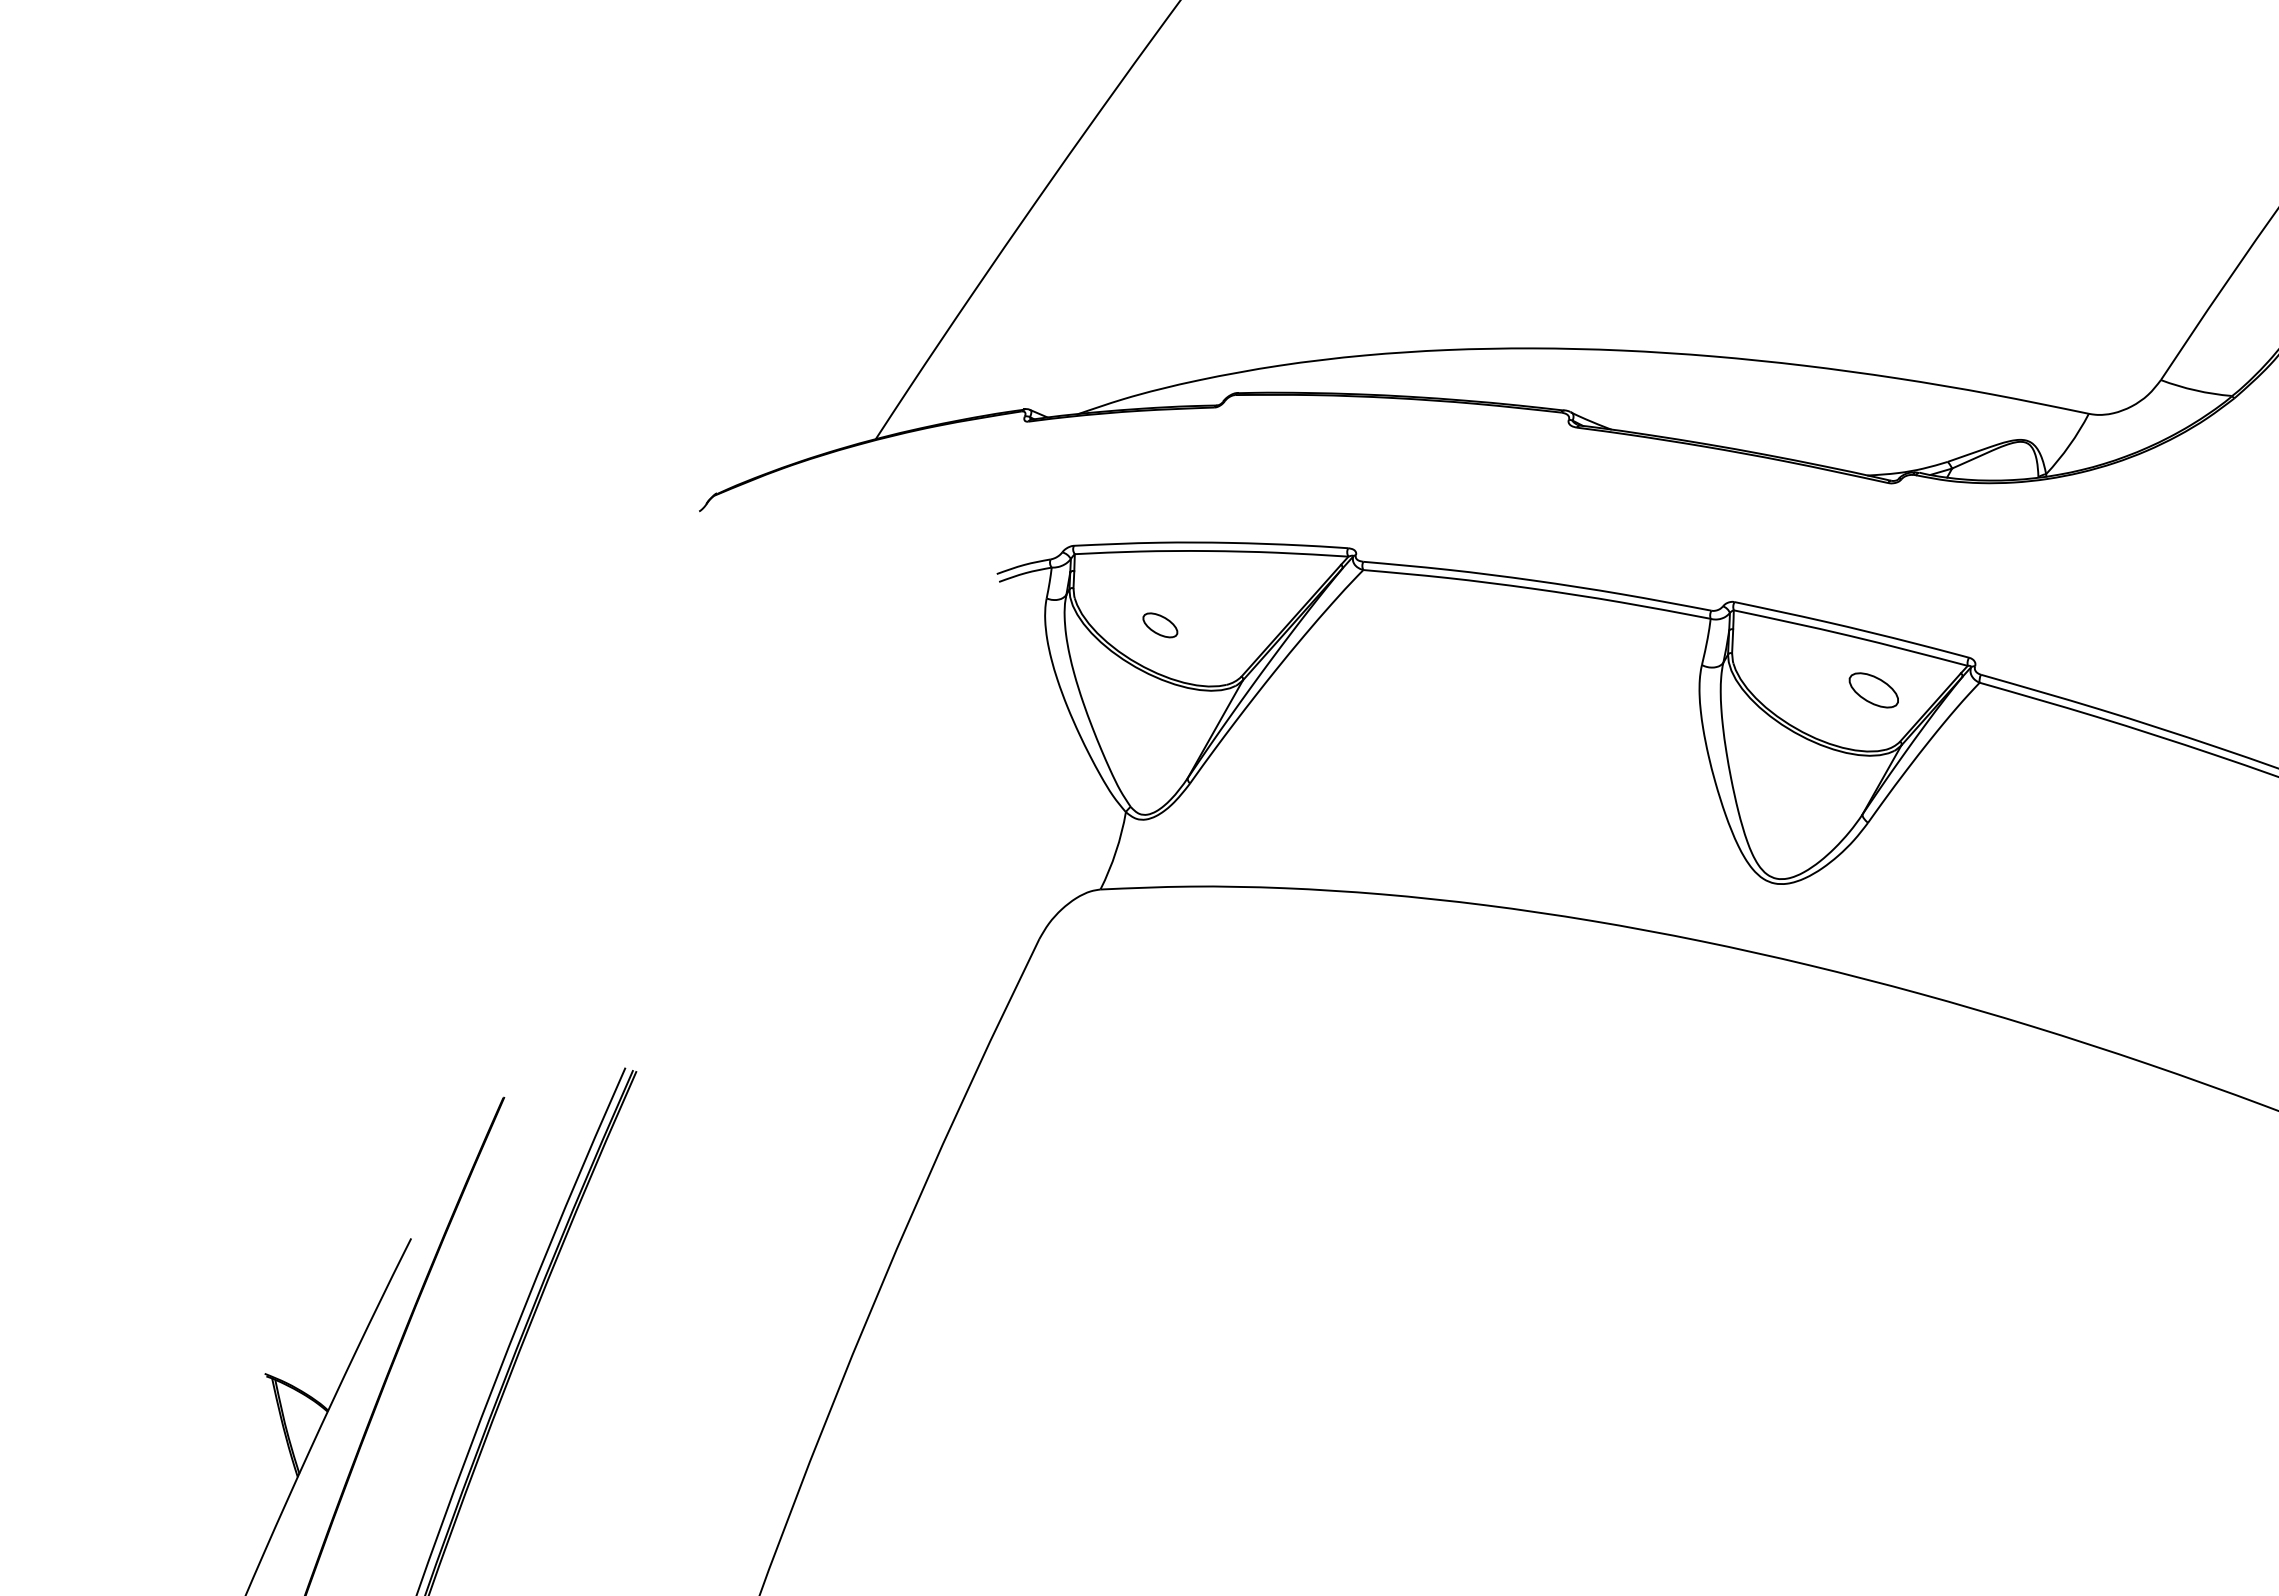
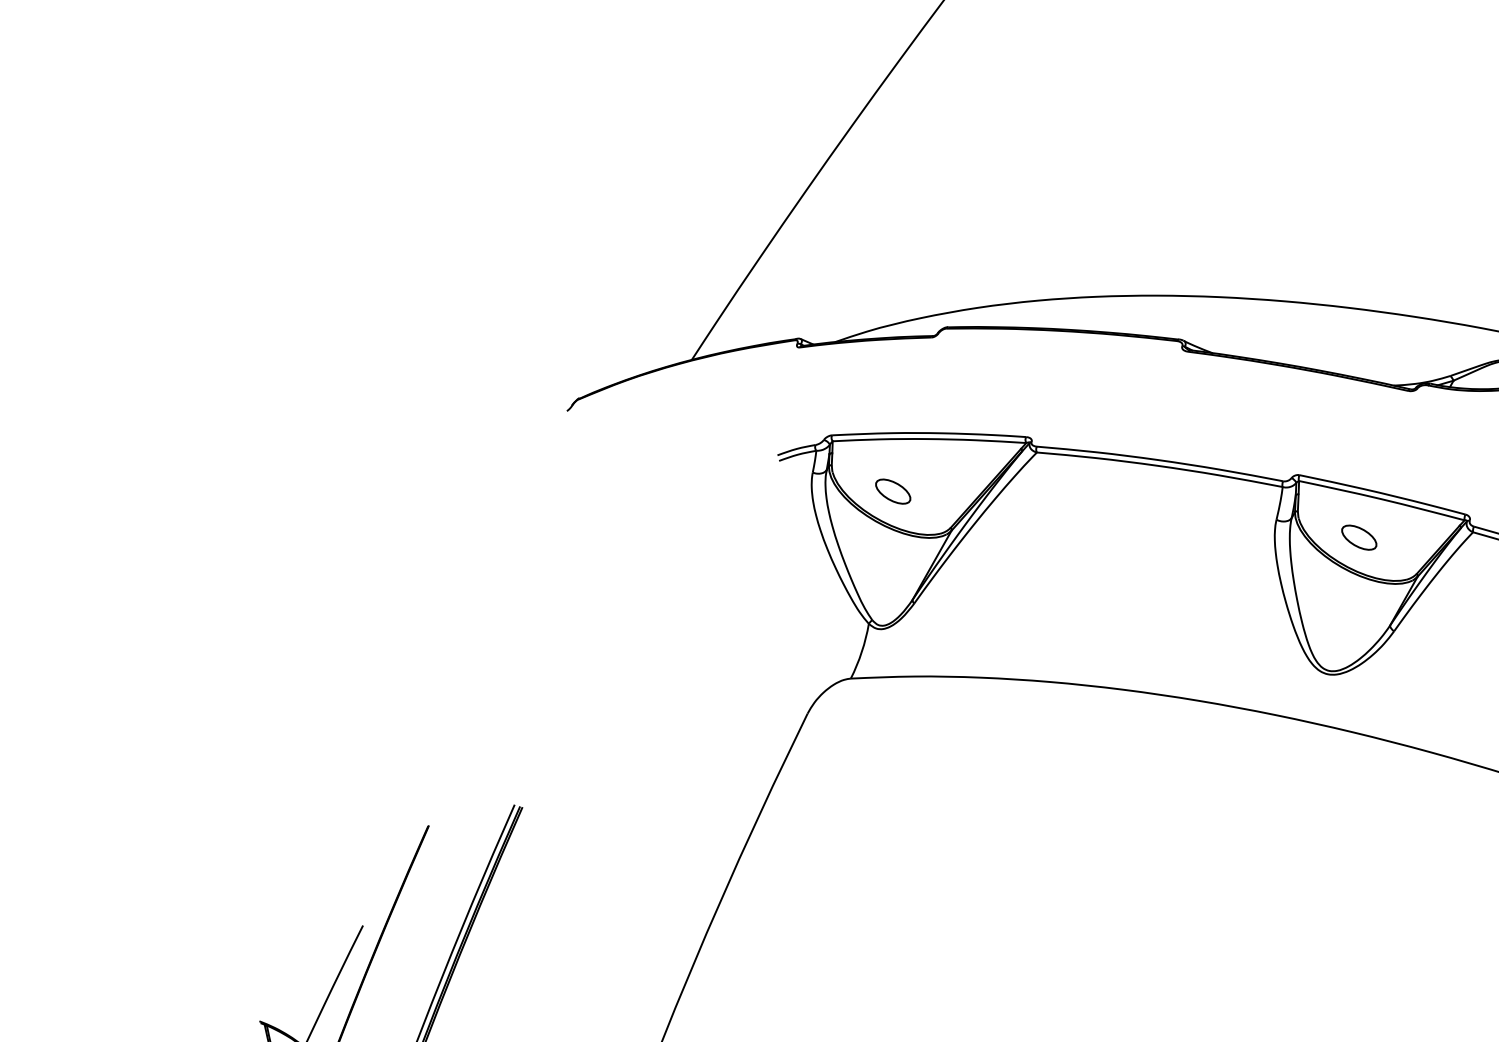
part: (1160, 625) -> (893, 491), size x1.43
part: (1873, 690) -> (1359, 537), moved

